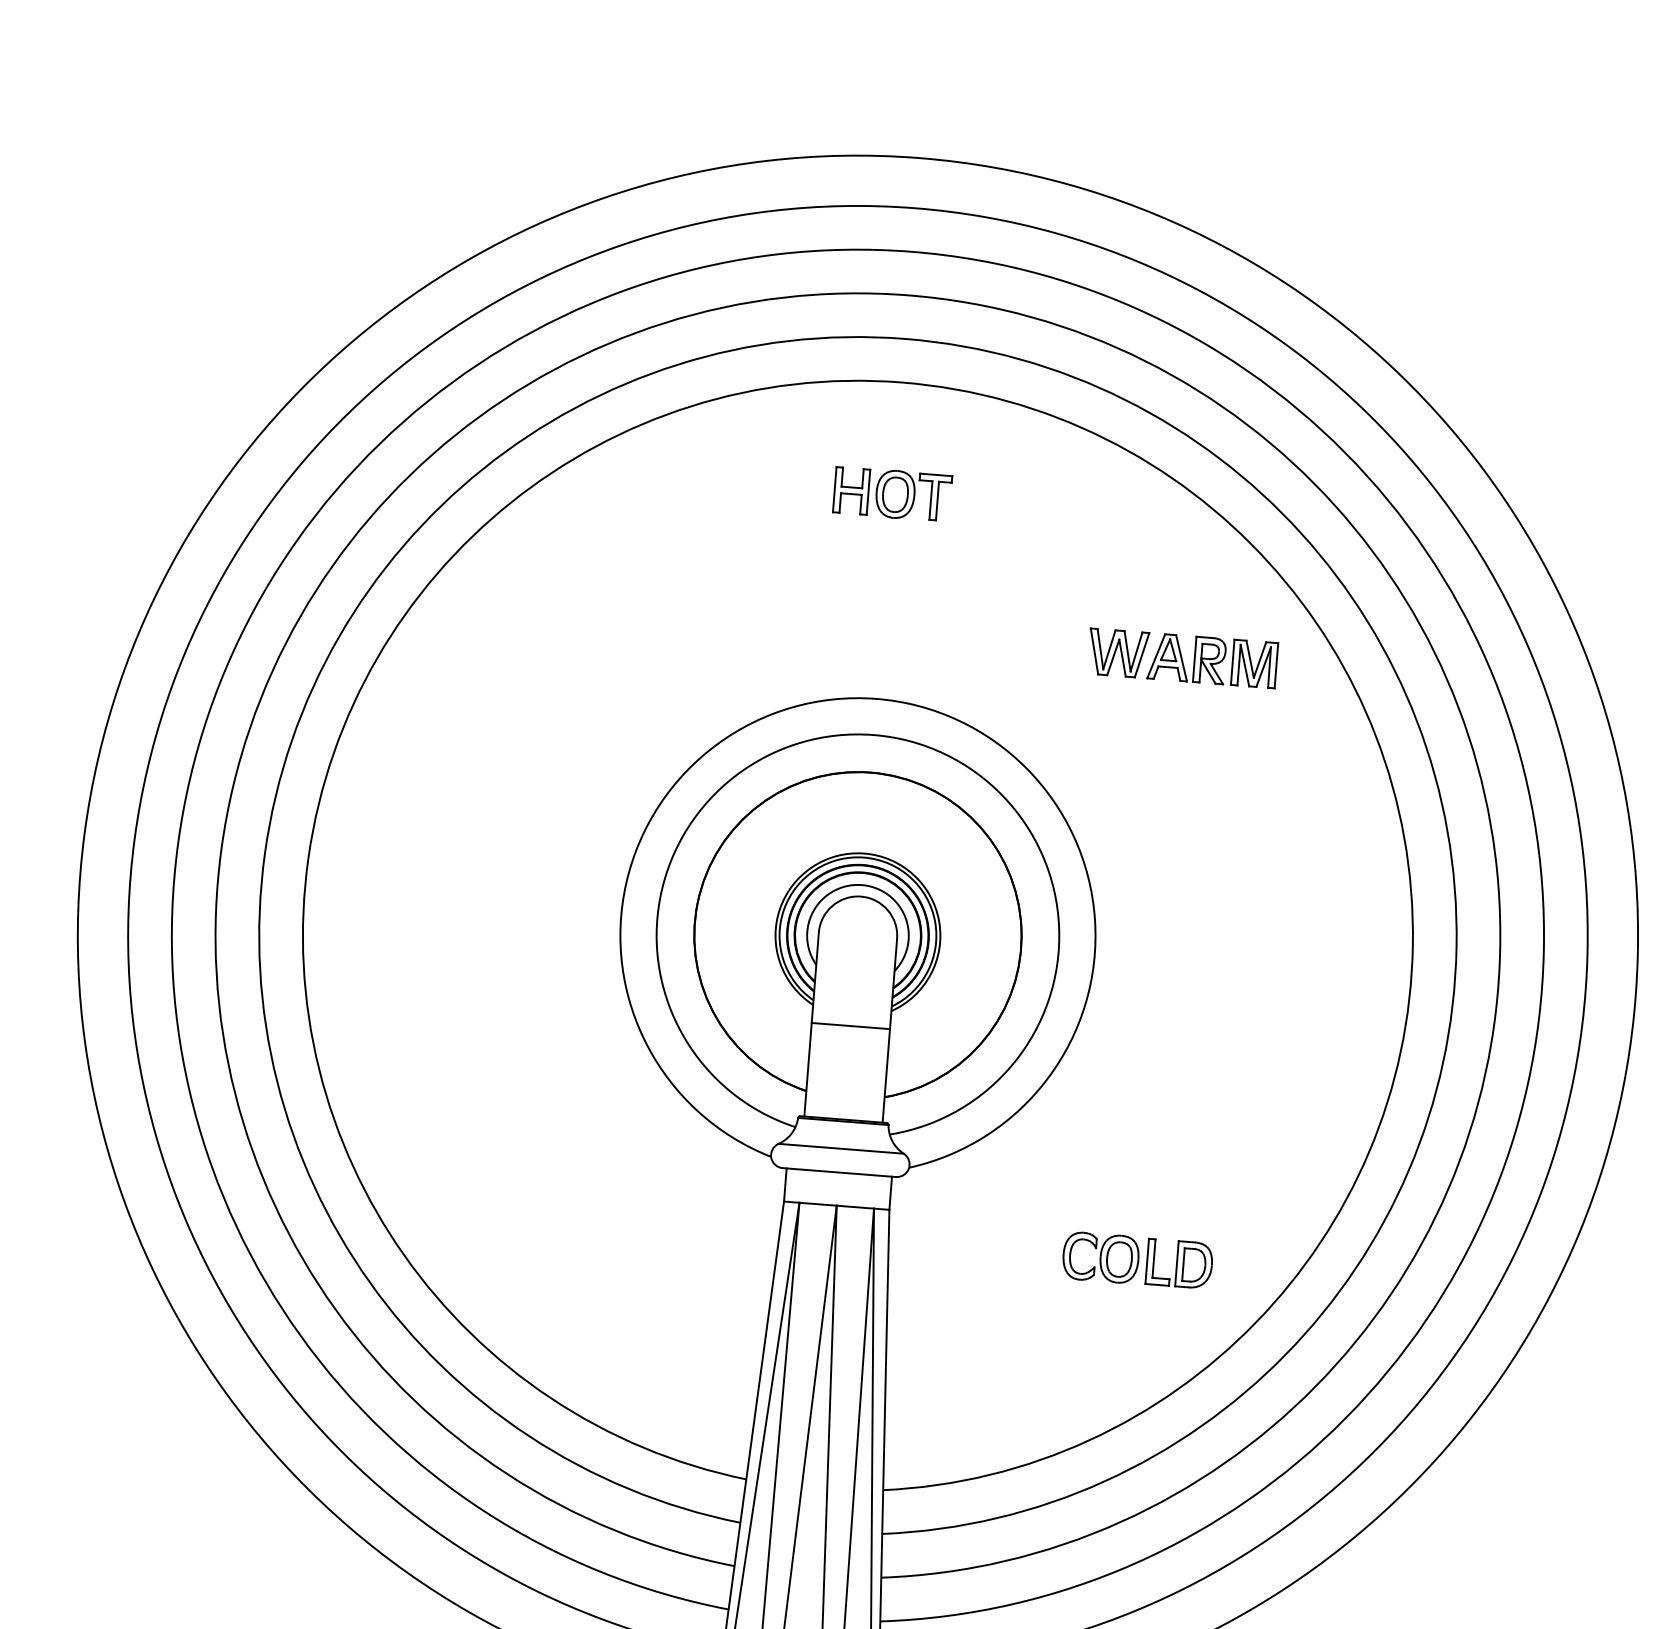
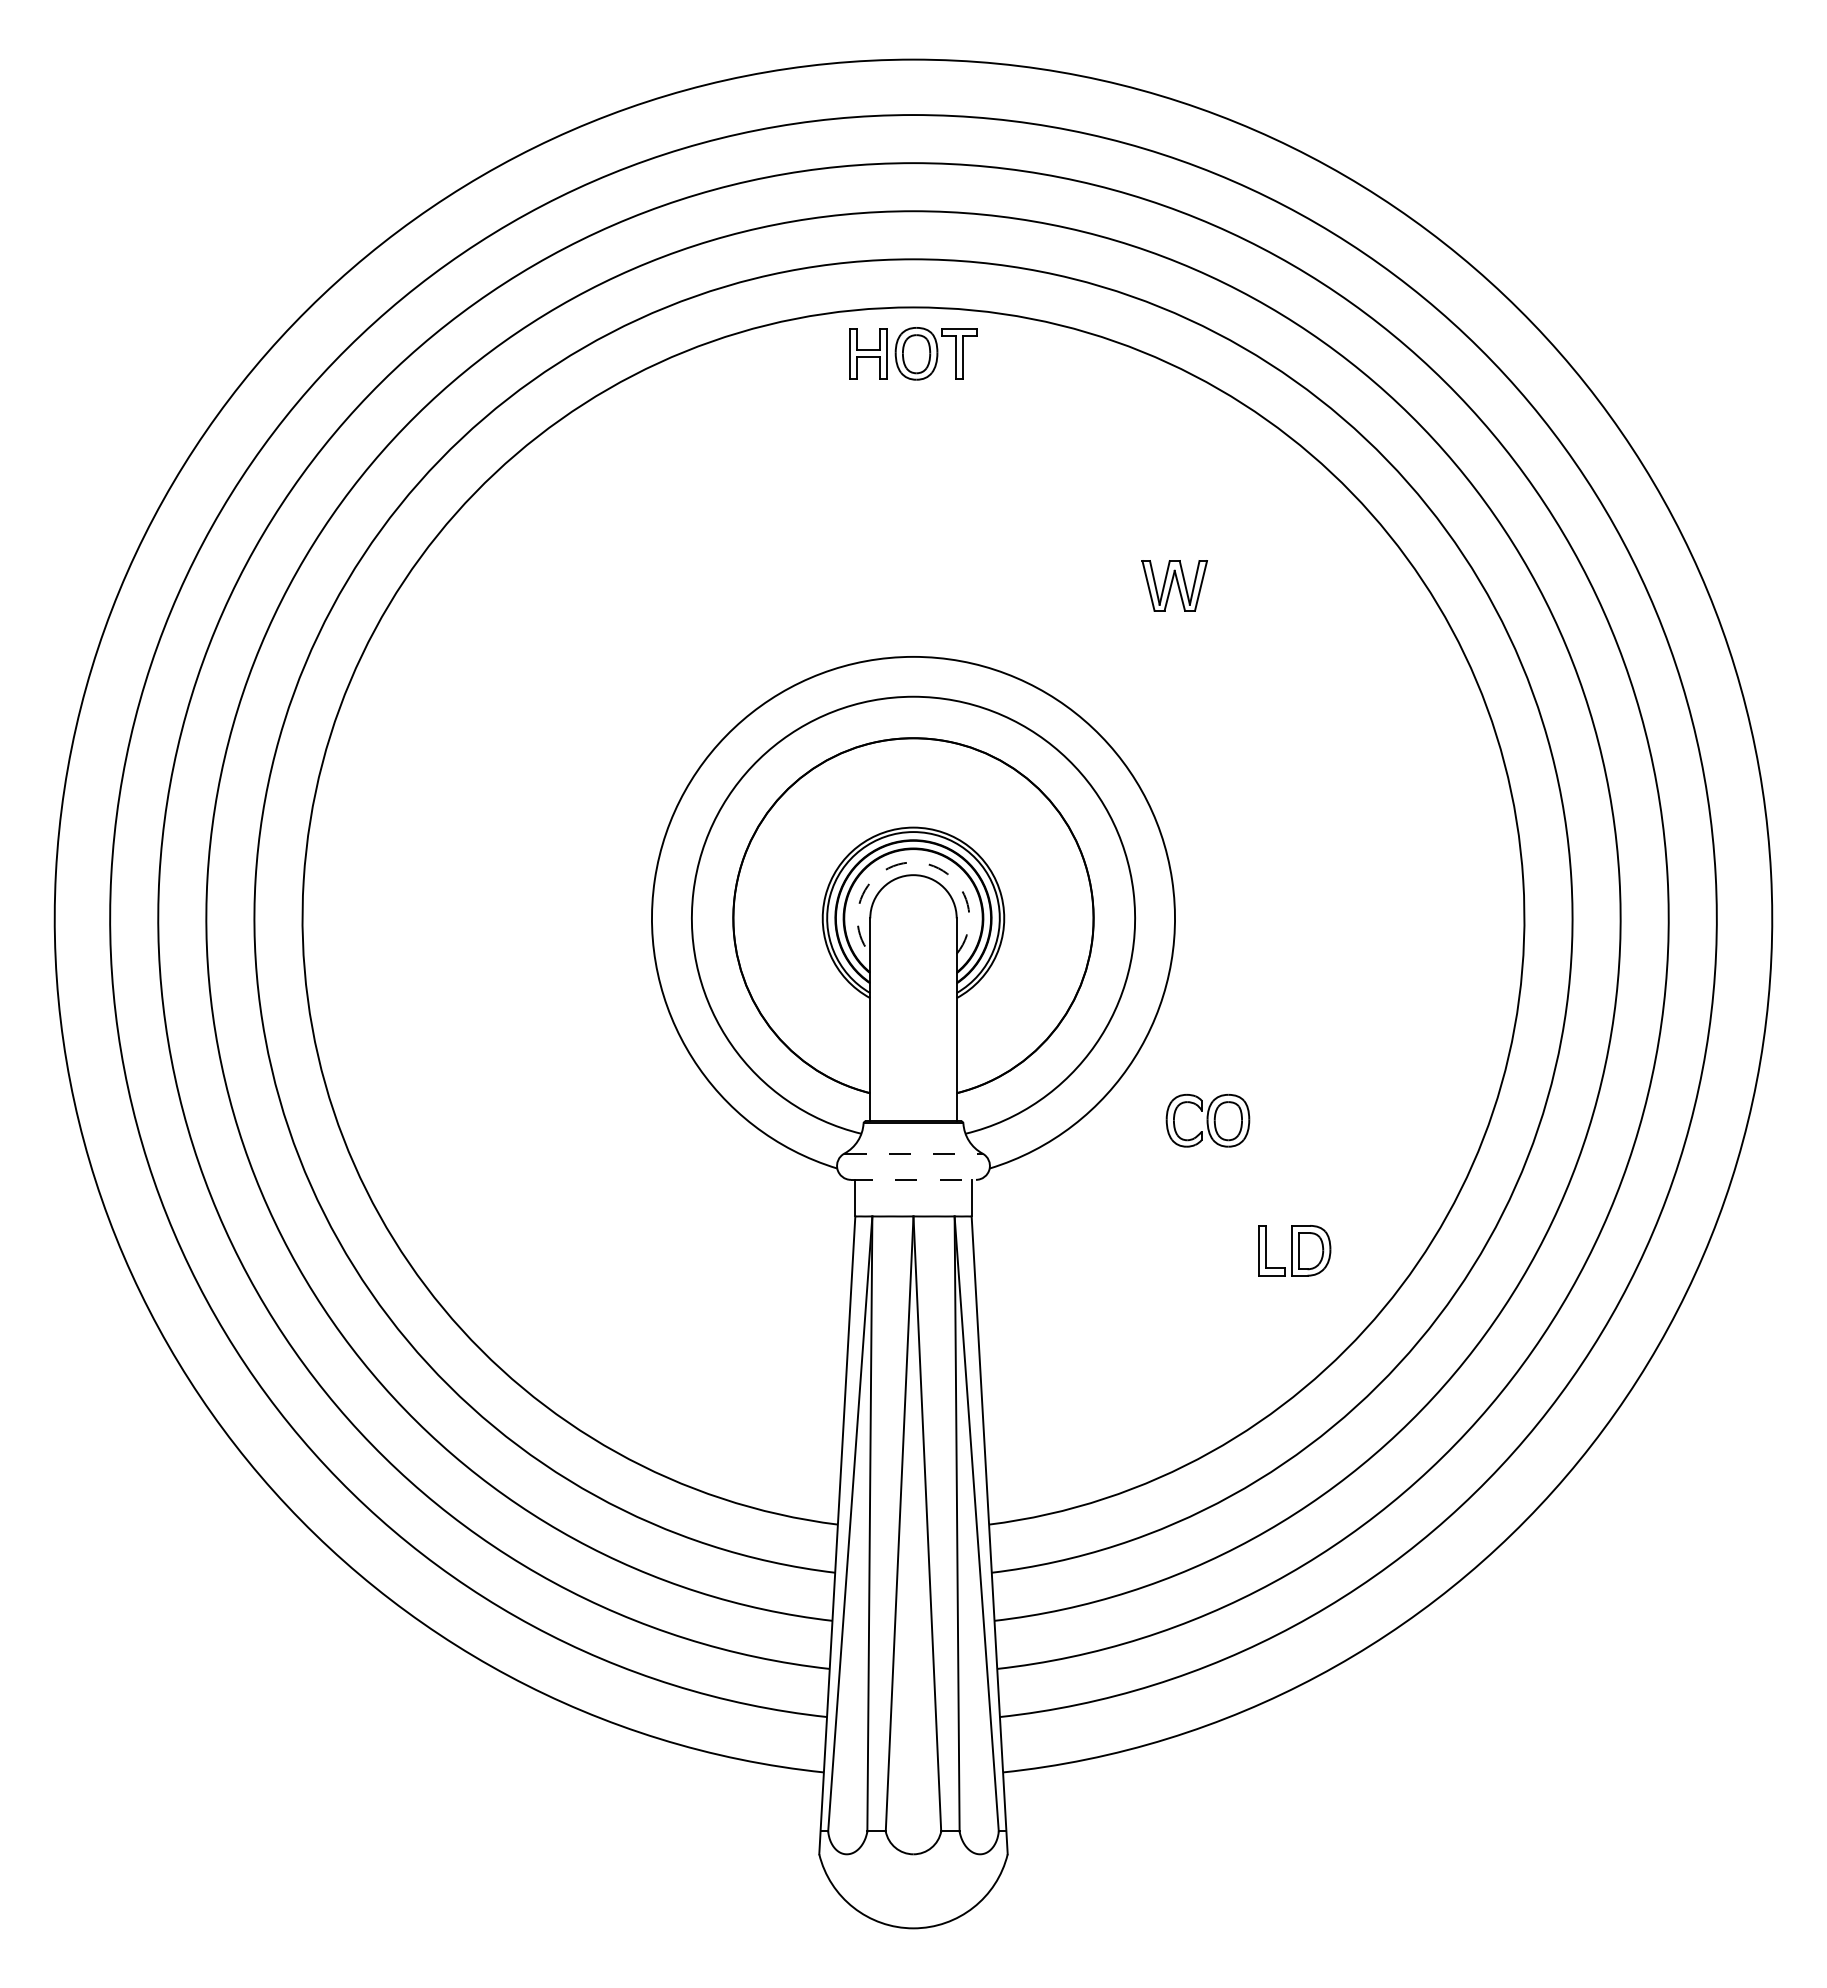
part: (892, 493) -> (913, 353), moved
part: (1212, 660) -> (1278, 585), removed
arc: (861, 885) -> (913, 862), solid -> dashed
line: (850, 1026) -> (913, 1018), removed
line: (841, 1148) -> (913, 1153), solid -> dashed
line: (840, 1172) -> (914, 1179), solid -> dashed
part: (1100, 1257) -> (1207, 1120), moved

